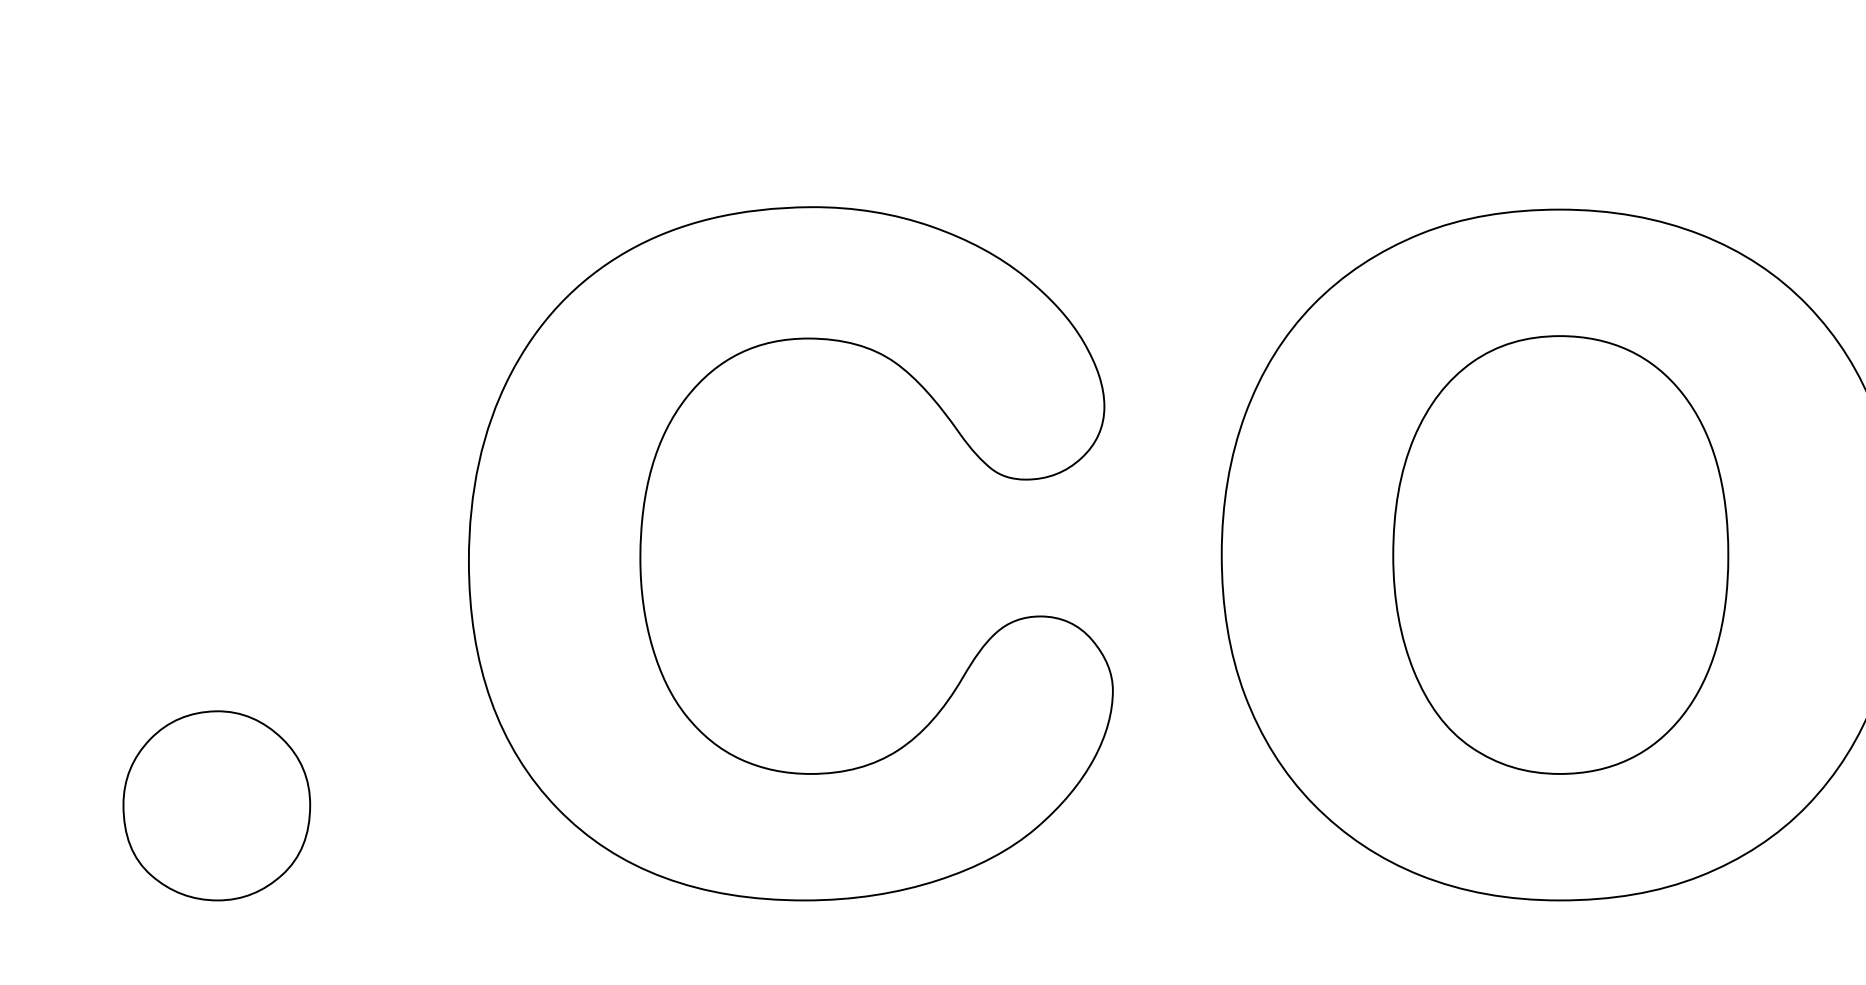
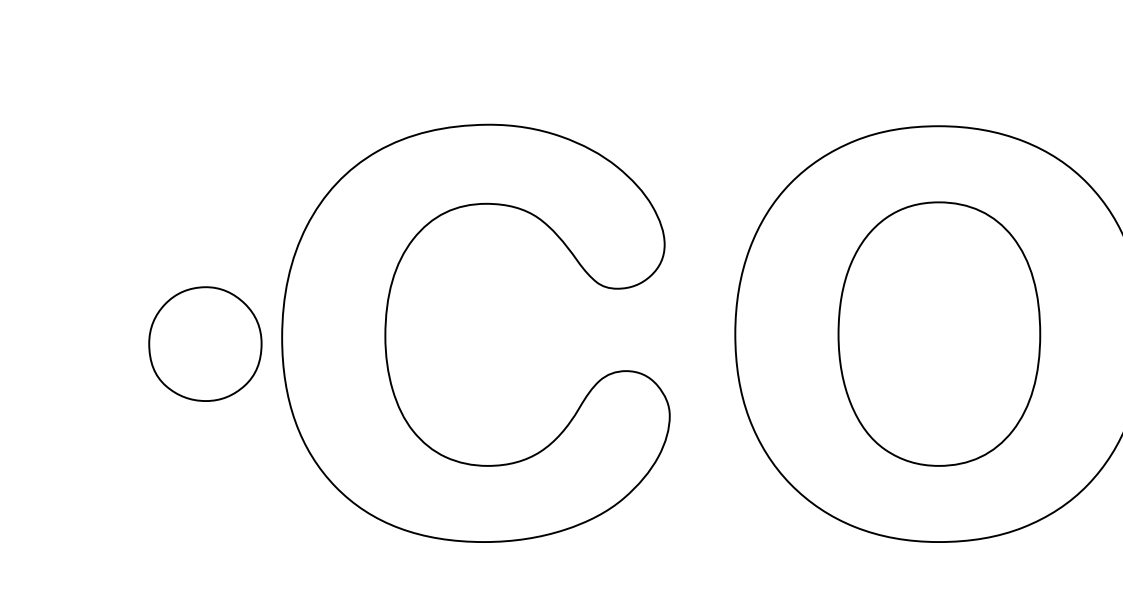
part: (216, 804) -> (205, 343), moved

